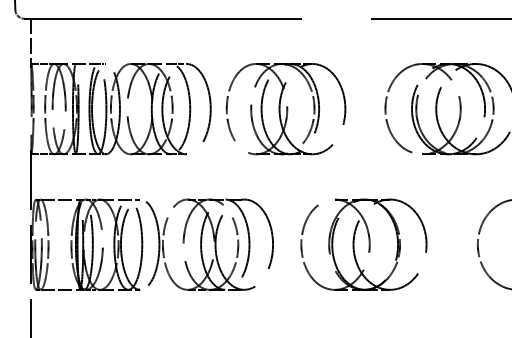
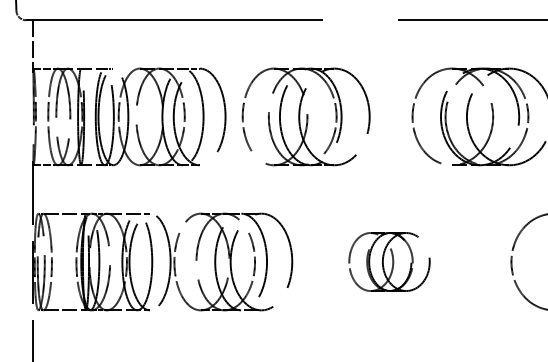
part: (363, 244) -> (389, 261), size x0.6

